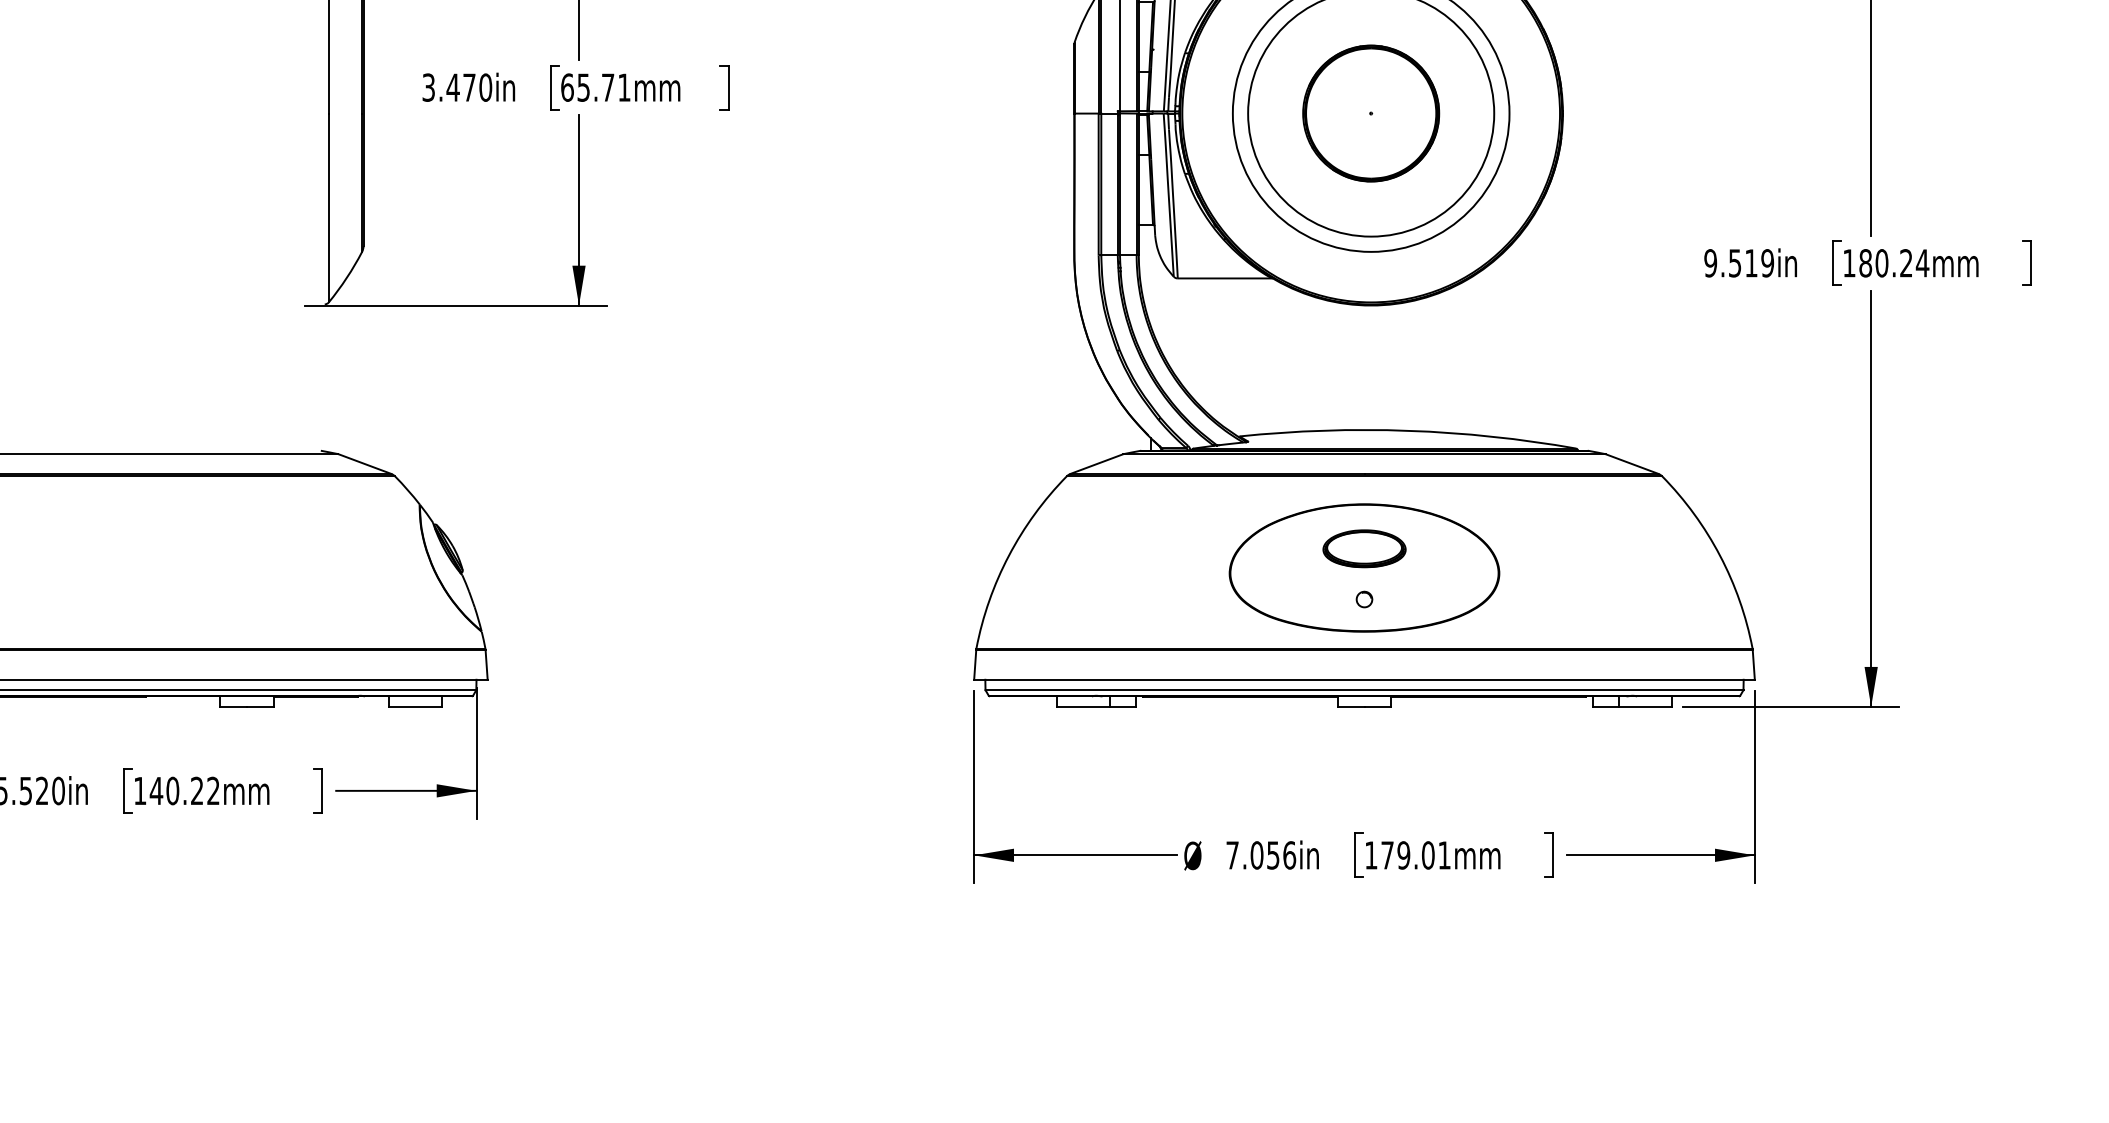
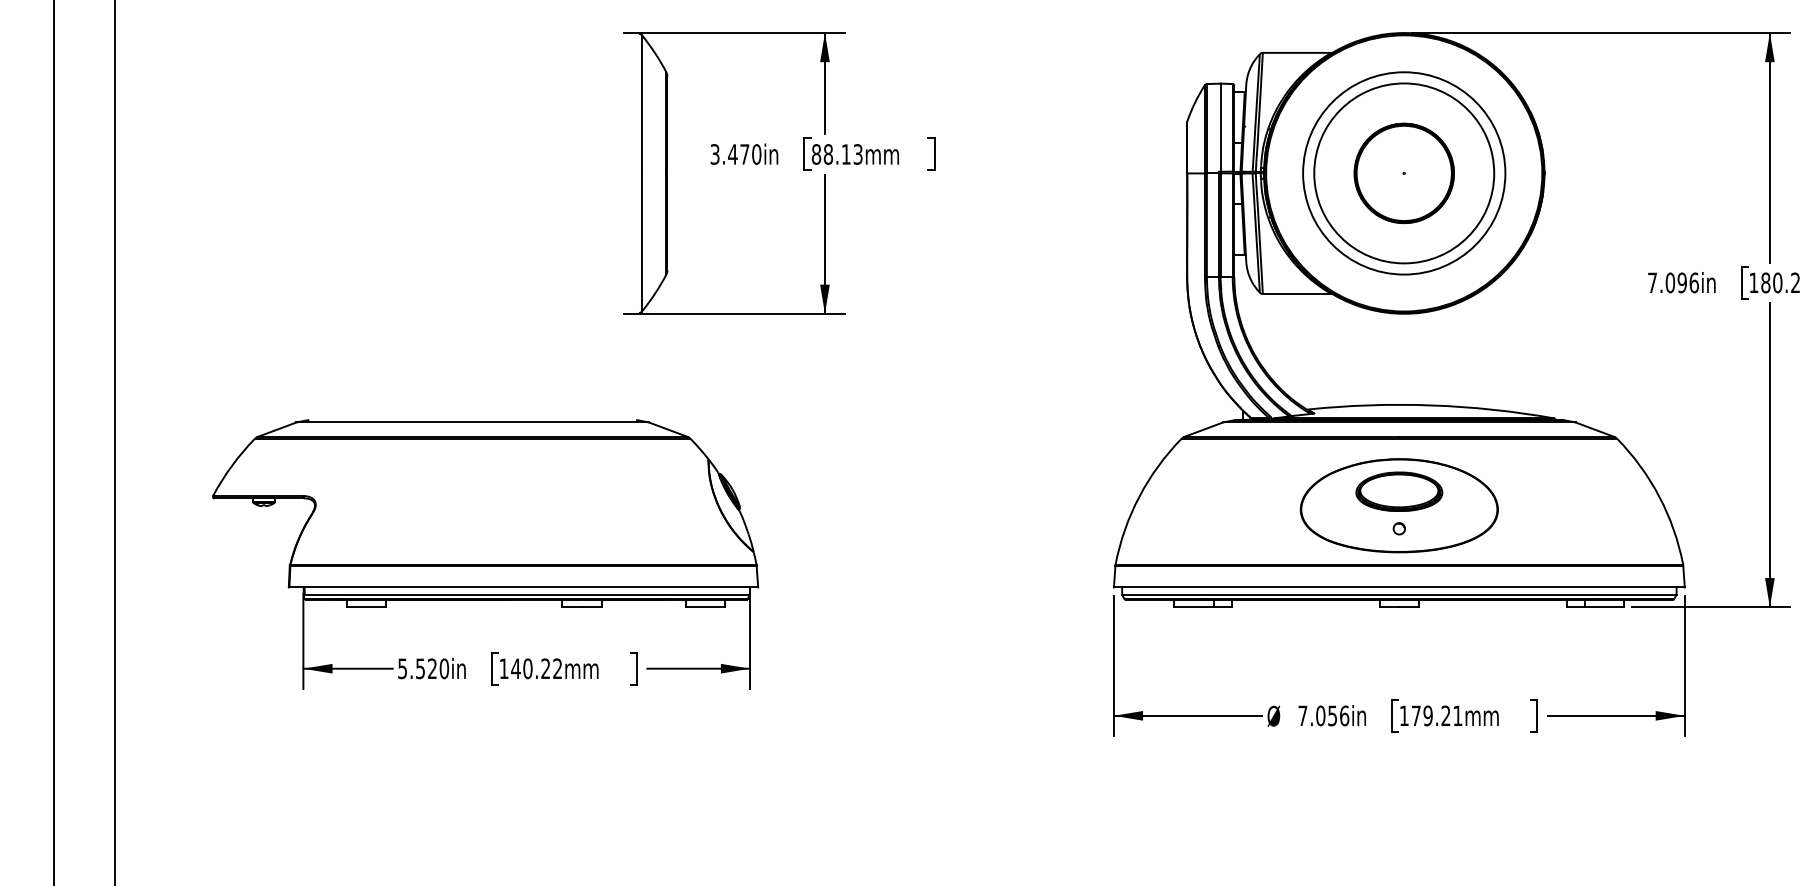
text: (596, 87) -> (837, 154), 65.71mm -> 88.13mm
text: (1738, 262) -> (1672, 282), 9.519in -> 7.096in
part: (1364, 548) -> (1399, 491), size x1.43
text: (1427, 854) -> (1445, 715), 179.01mm -> 179.21mm

